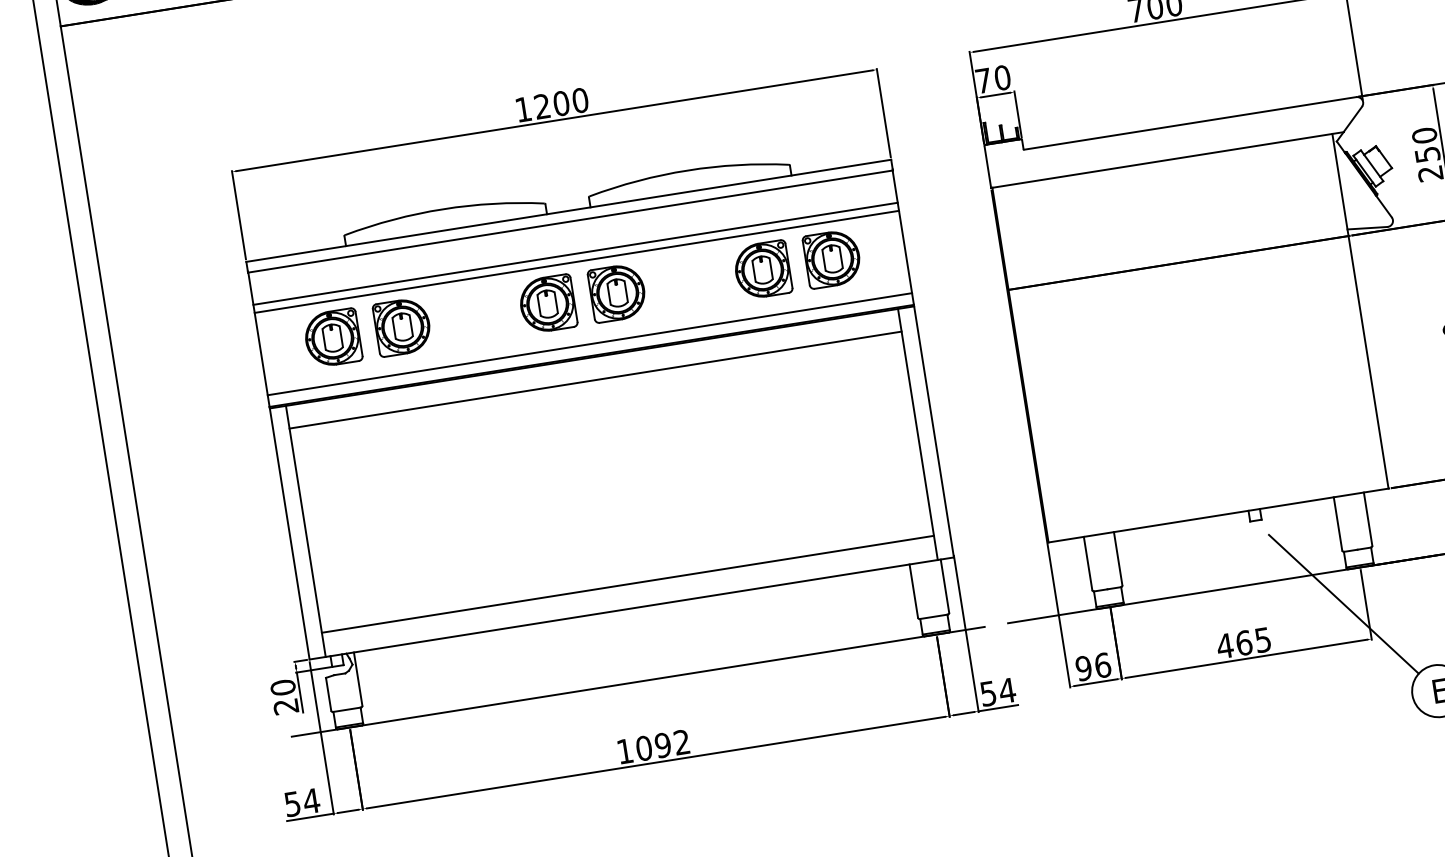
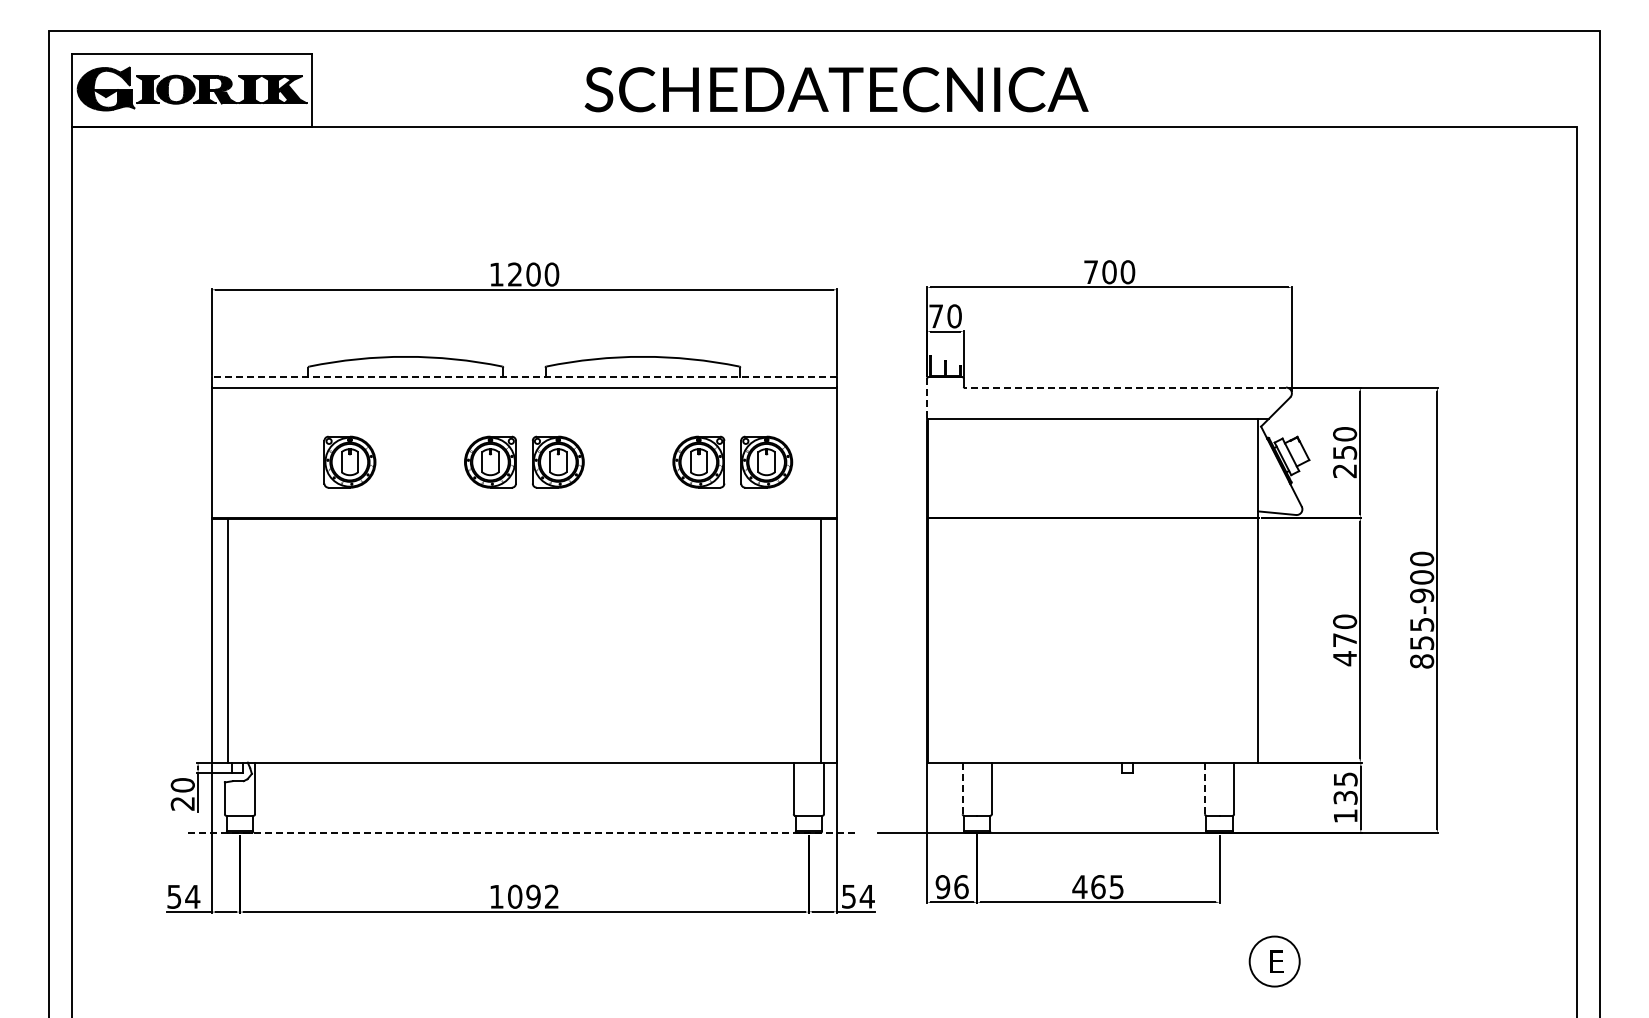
line: (1190, 123) -> (1125, 387), solid -> dashed
line: (988, 168) -> (927, 399), solid -> dashed
line: (568, 211) -> (524, 377), solid -> dashed
line: (575, 253) -> (524, 418), removed
line: (576, 261) -> (524, 426), removed
part: (332, 337) -> (281, 461), removed
line: (590, 344) -> (524, 506), removed
line: (595, 380) -> (524, 541), removed
line: (1337, 524) -> (1204, 788), solid -> dashed
line: (1087, 563) -> (962, 788), solid -> dashed
line: (628, 584) -> (524, 739), removed
line: (1343, 604) -> (1198, 865), removed
line: (638, 681) -> (519, 832), solid -> dashed

